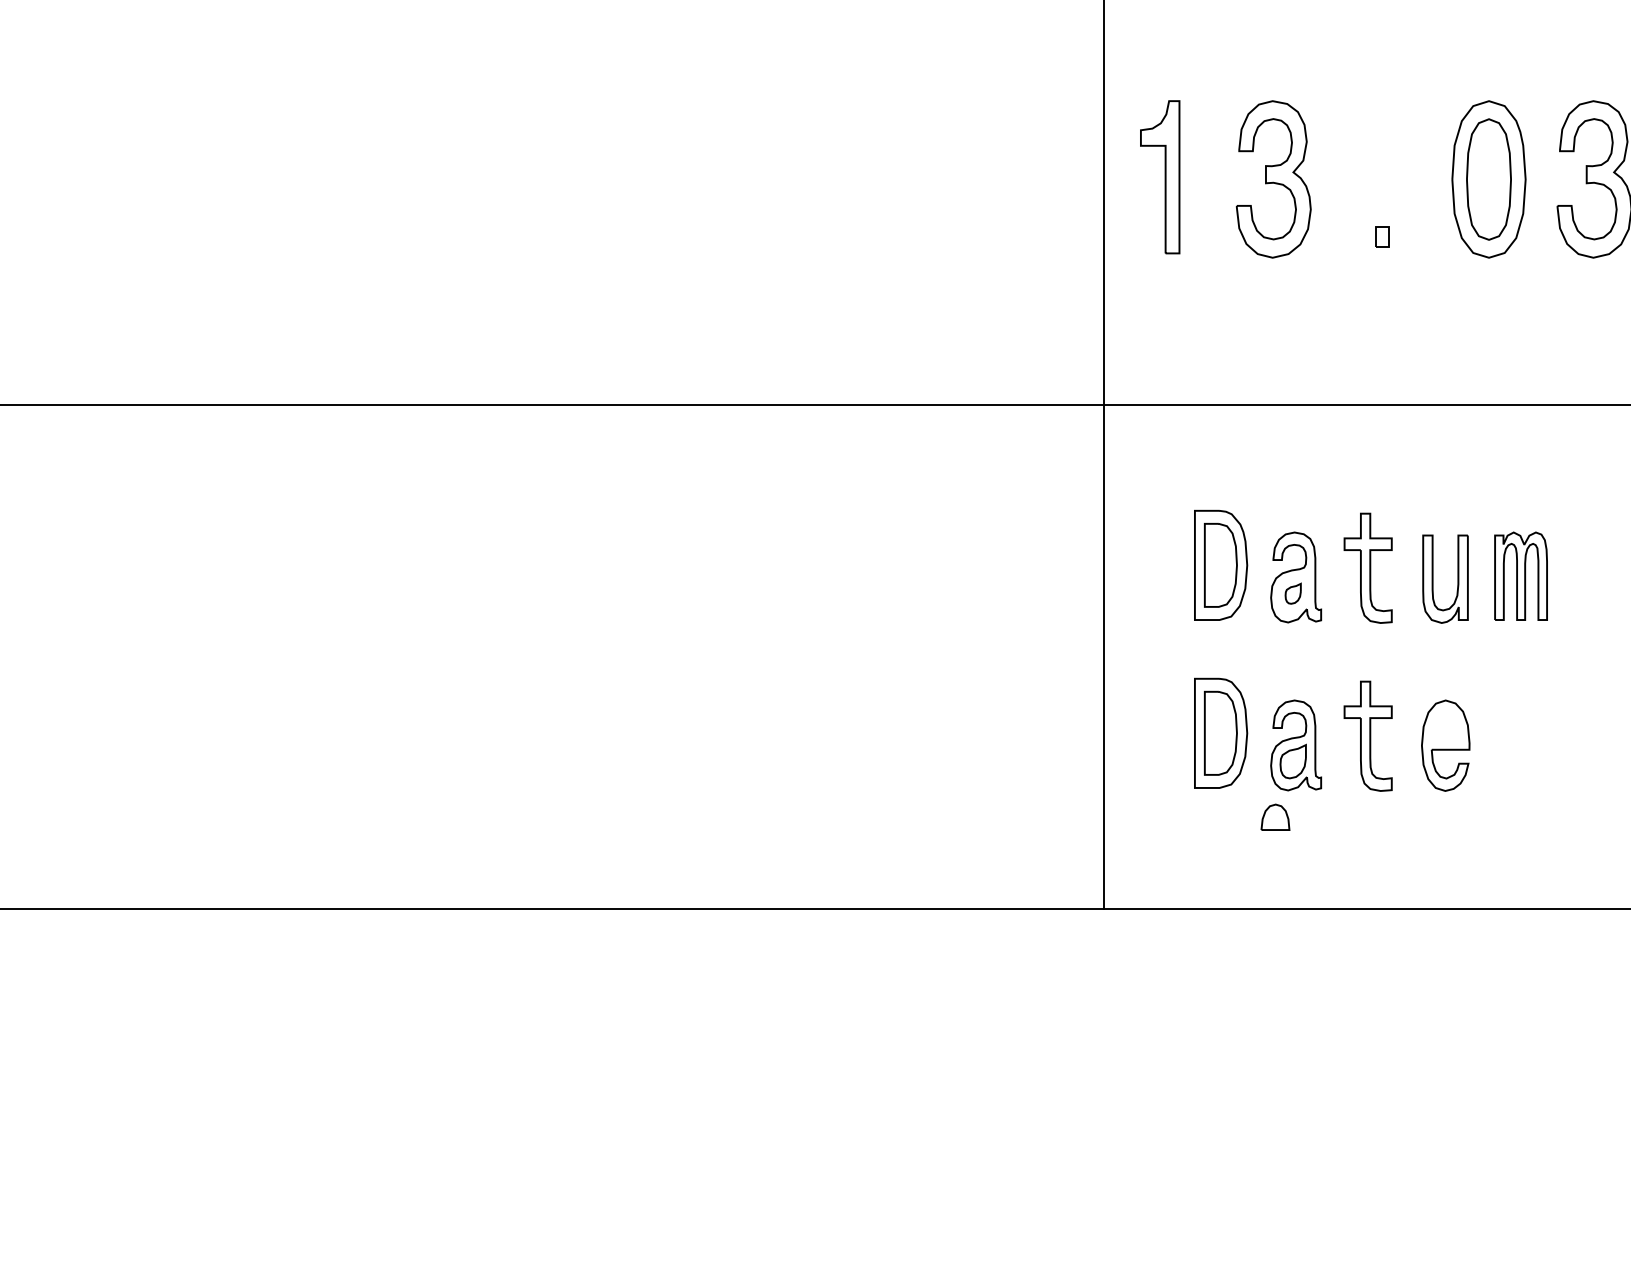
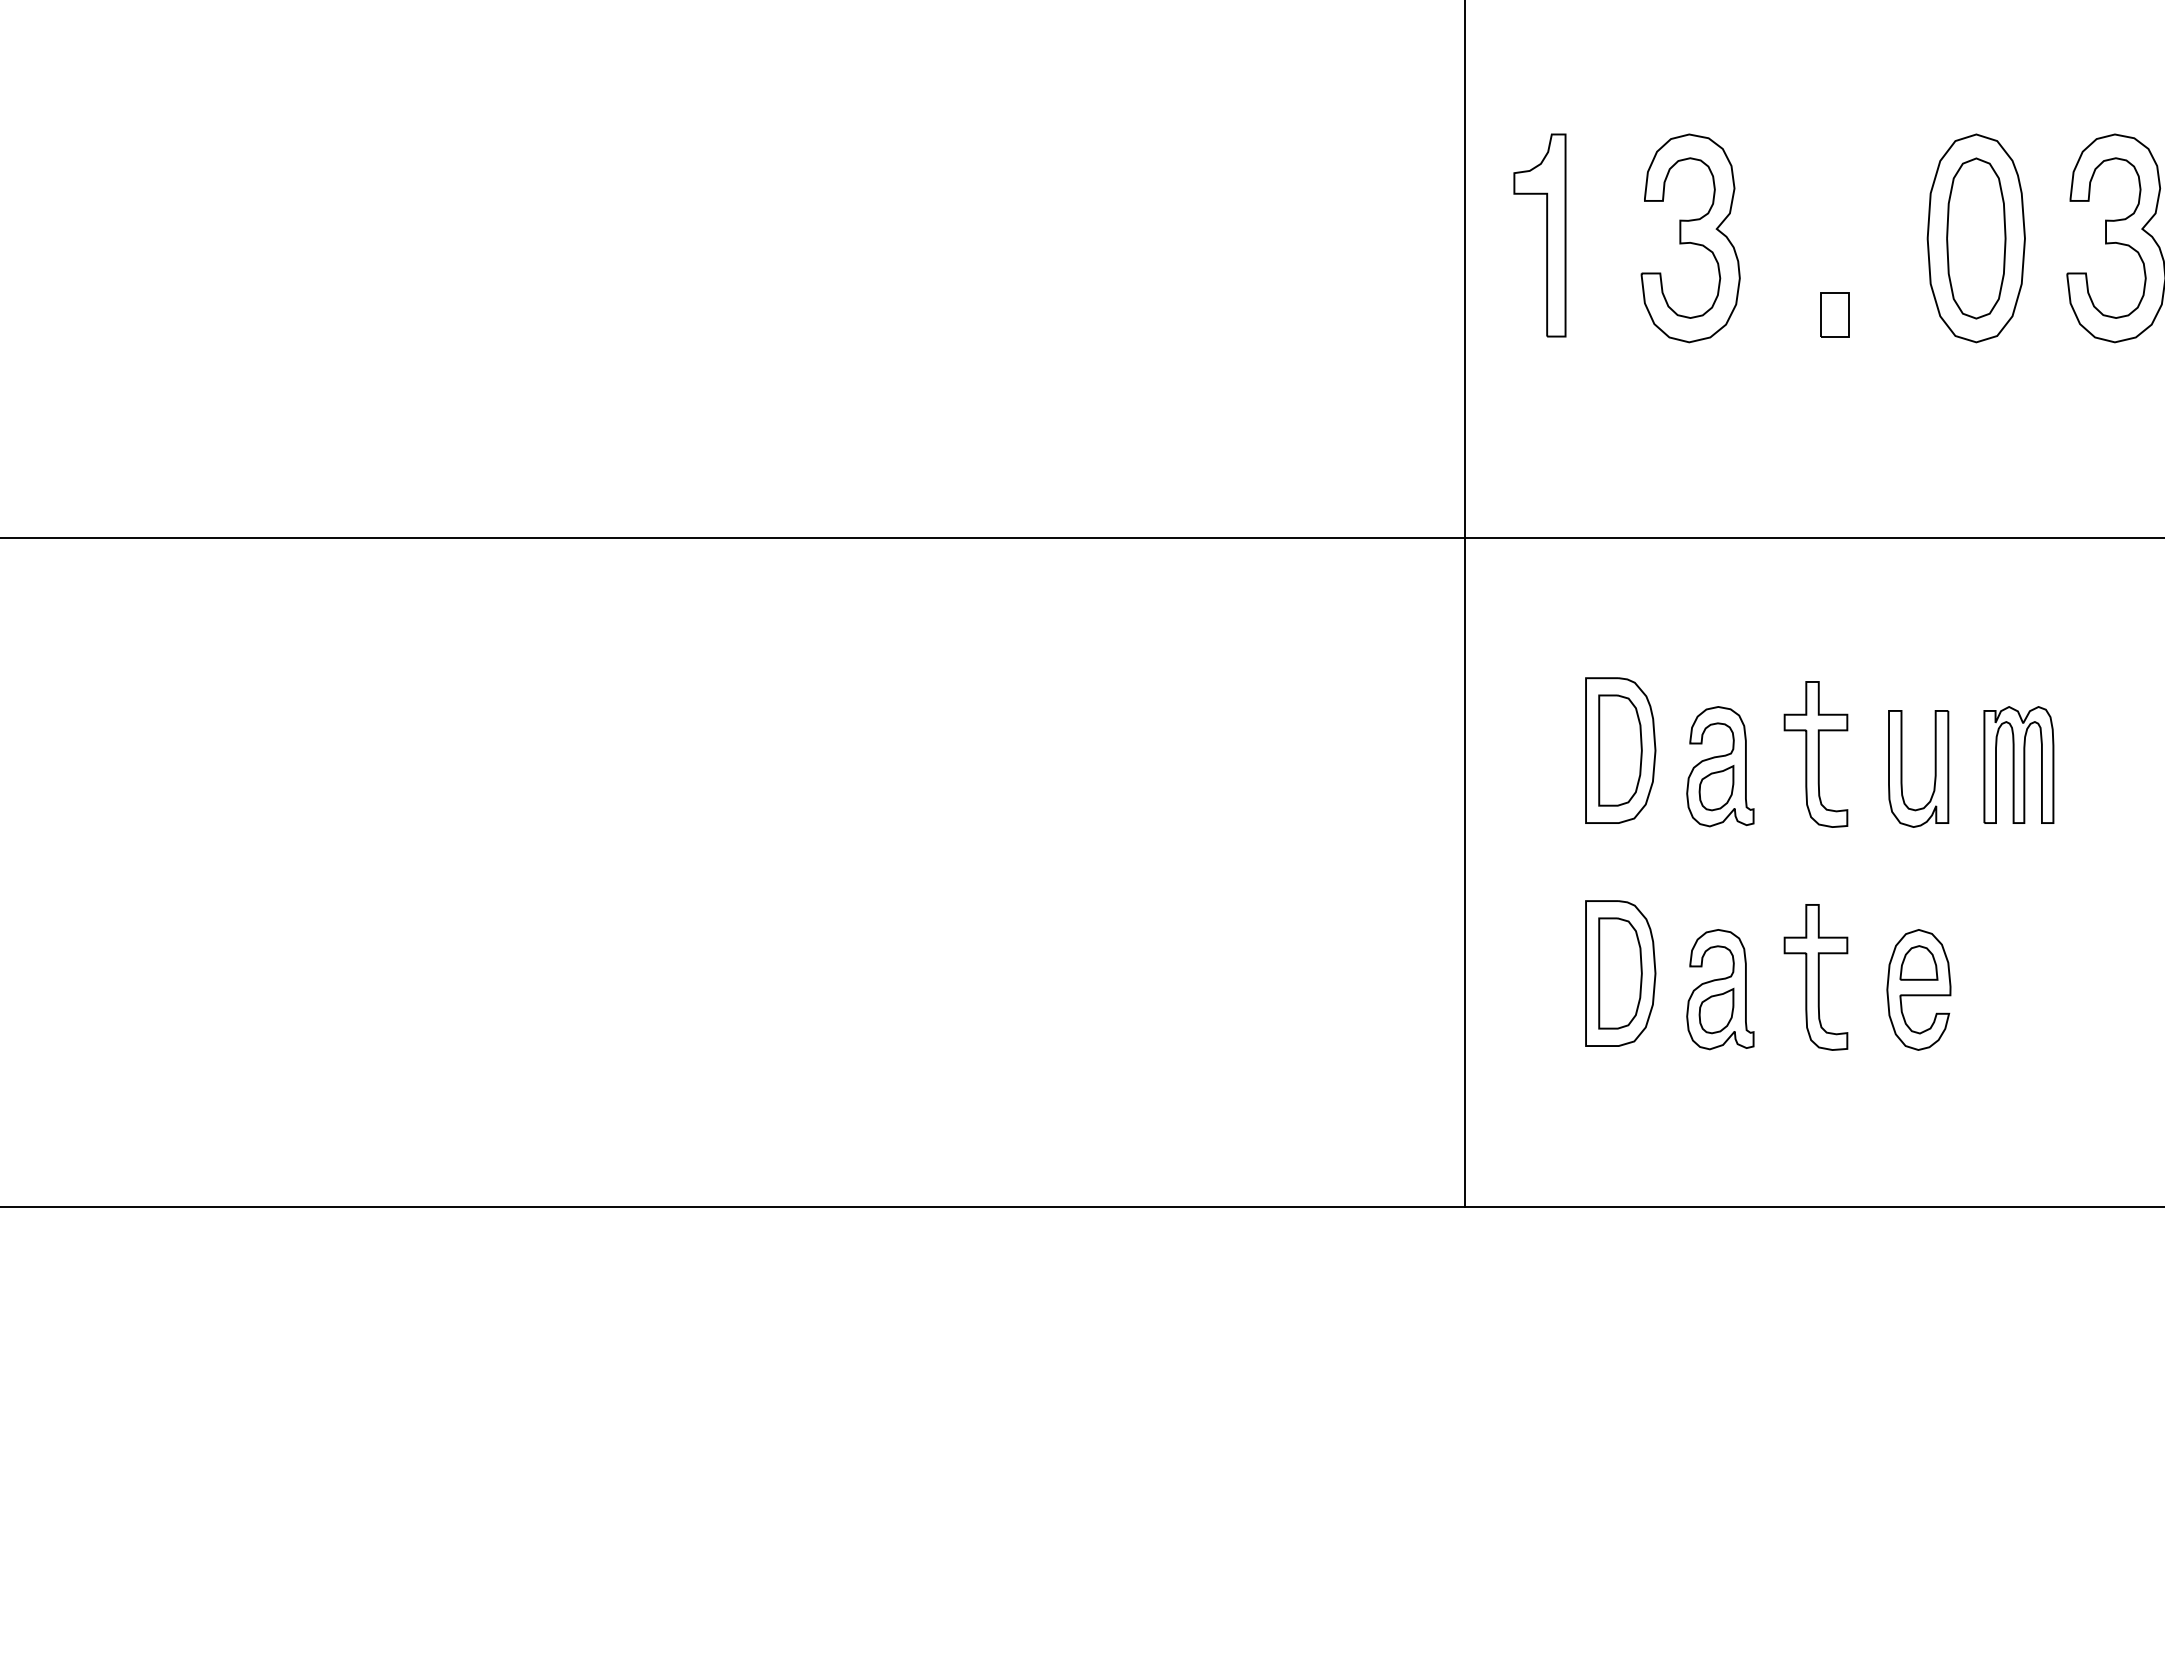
part: (1382, 236) -> (1834, 314), size x1.67
part: (1293, 593) -> (1716, 788), size x1.67
part: (1275, 816) -> (1918, 962), moved

